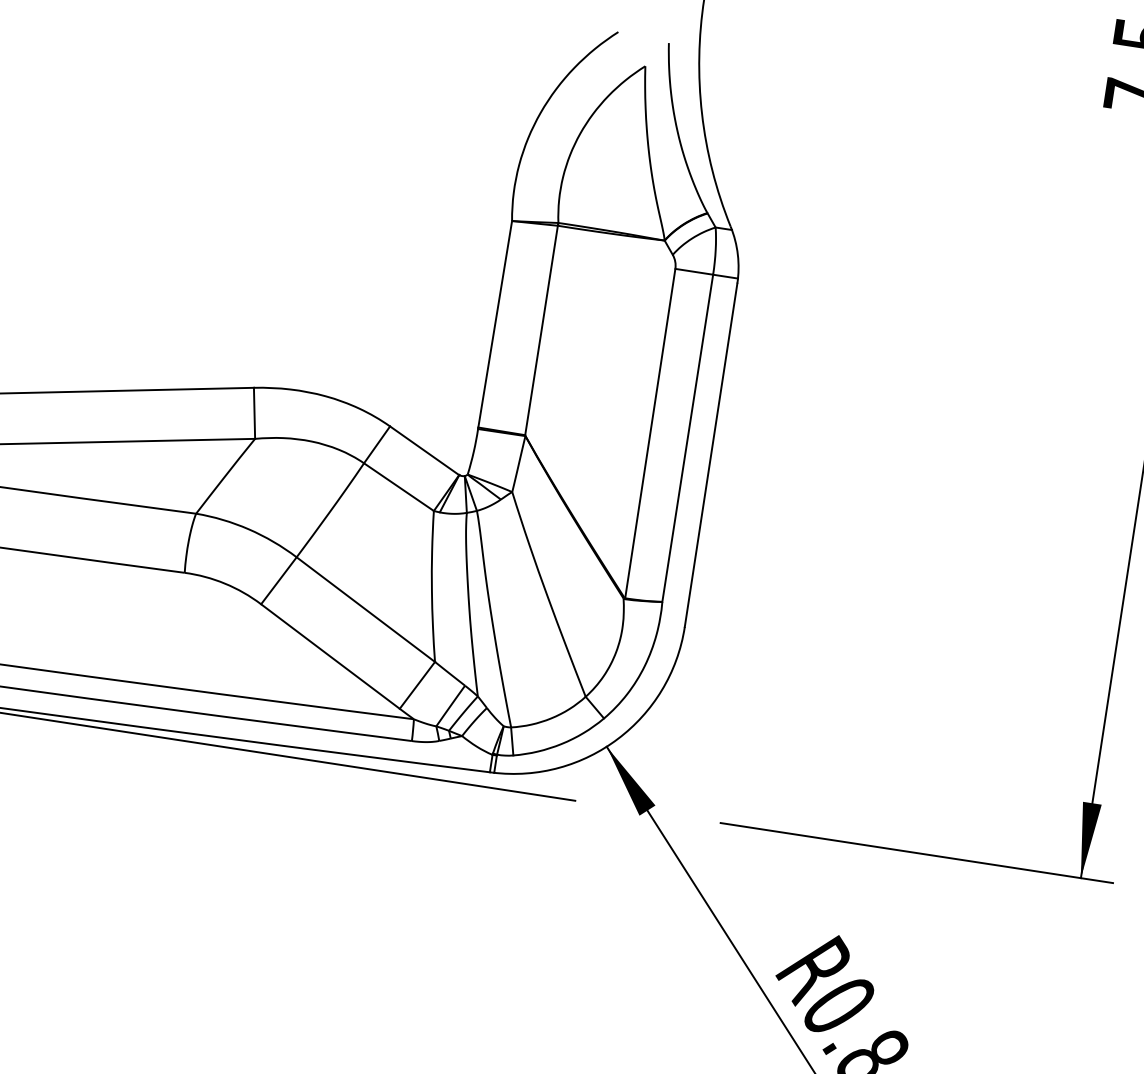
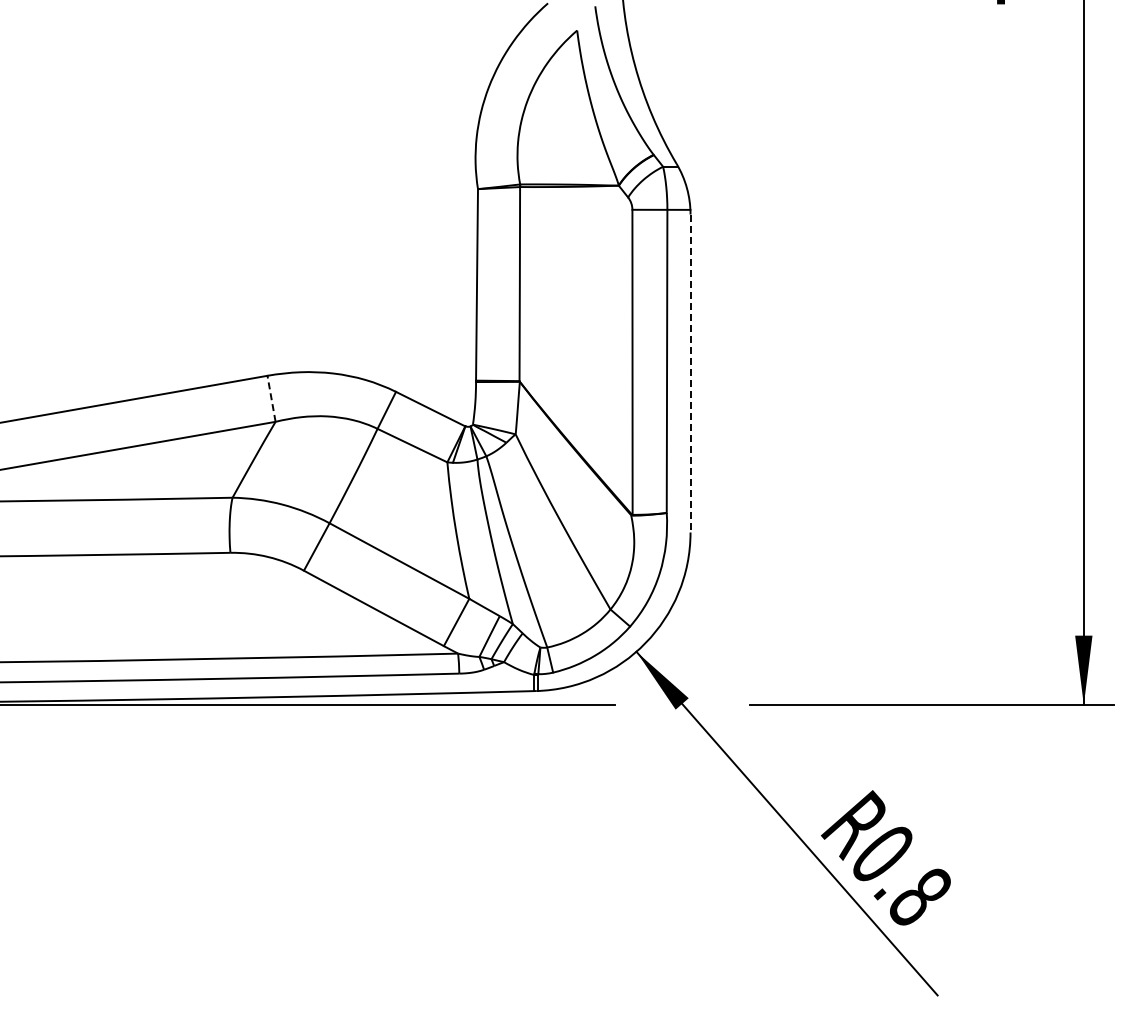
line: (254, 412) -> (271, 398), solid -> dashed
line: (711, 455) -> (690, 373), solid -> dashed

